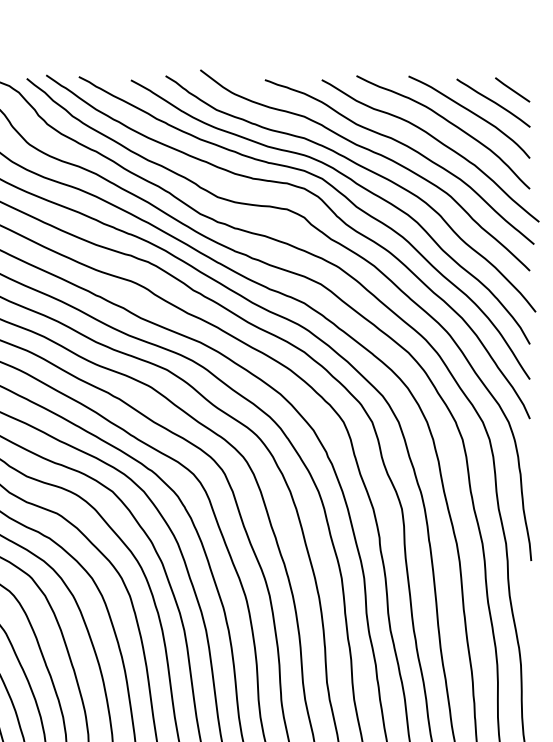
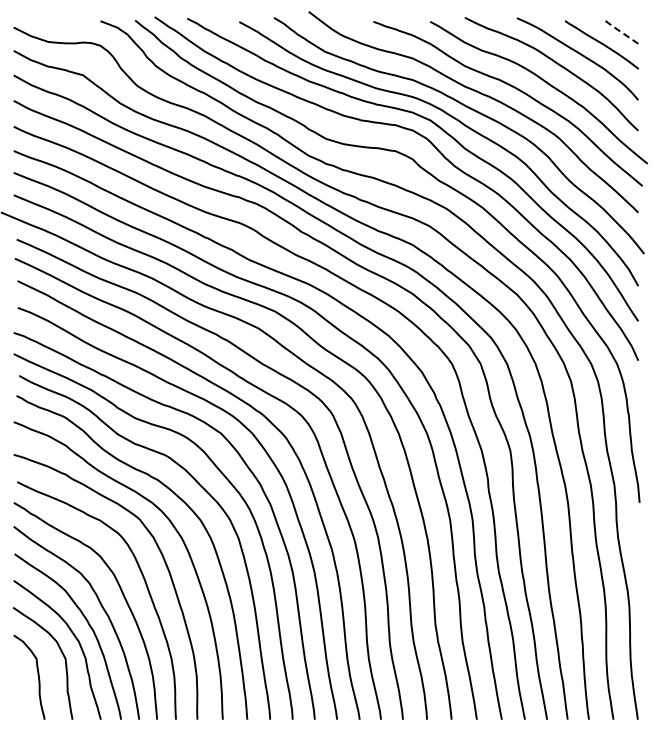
line: (512, 89) -> (620, 31), solid -> dashed

